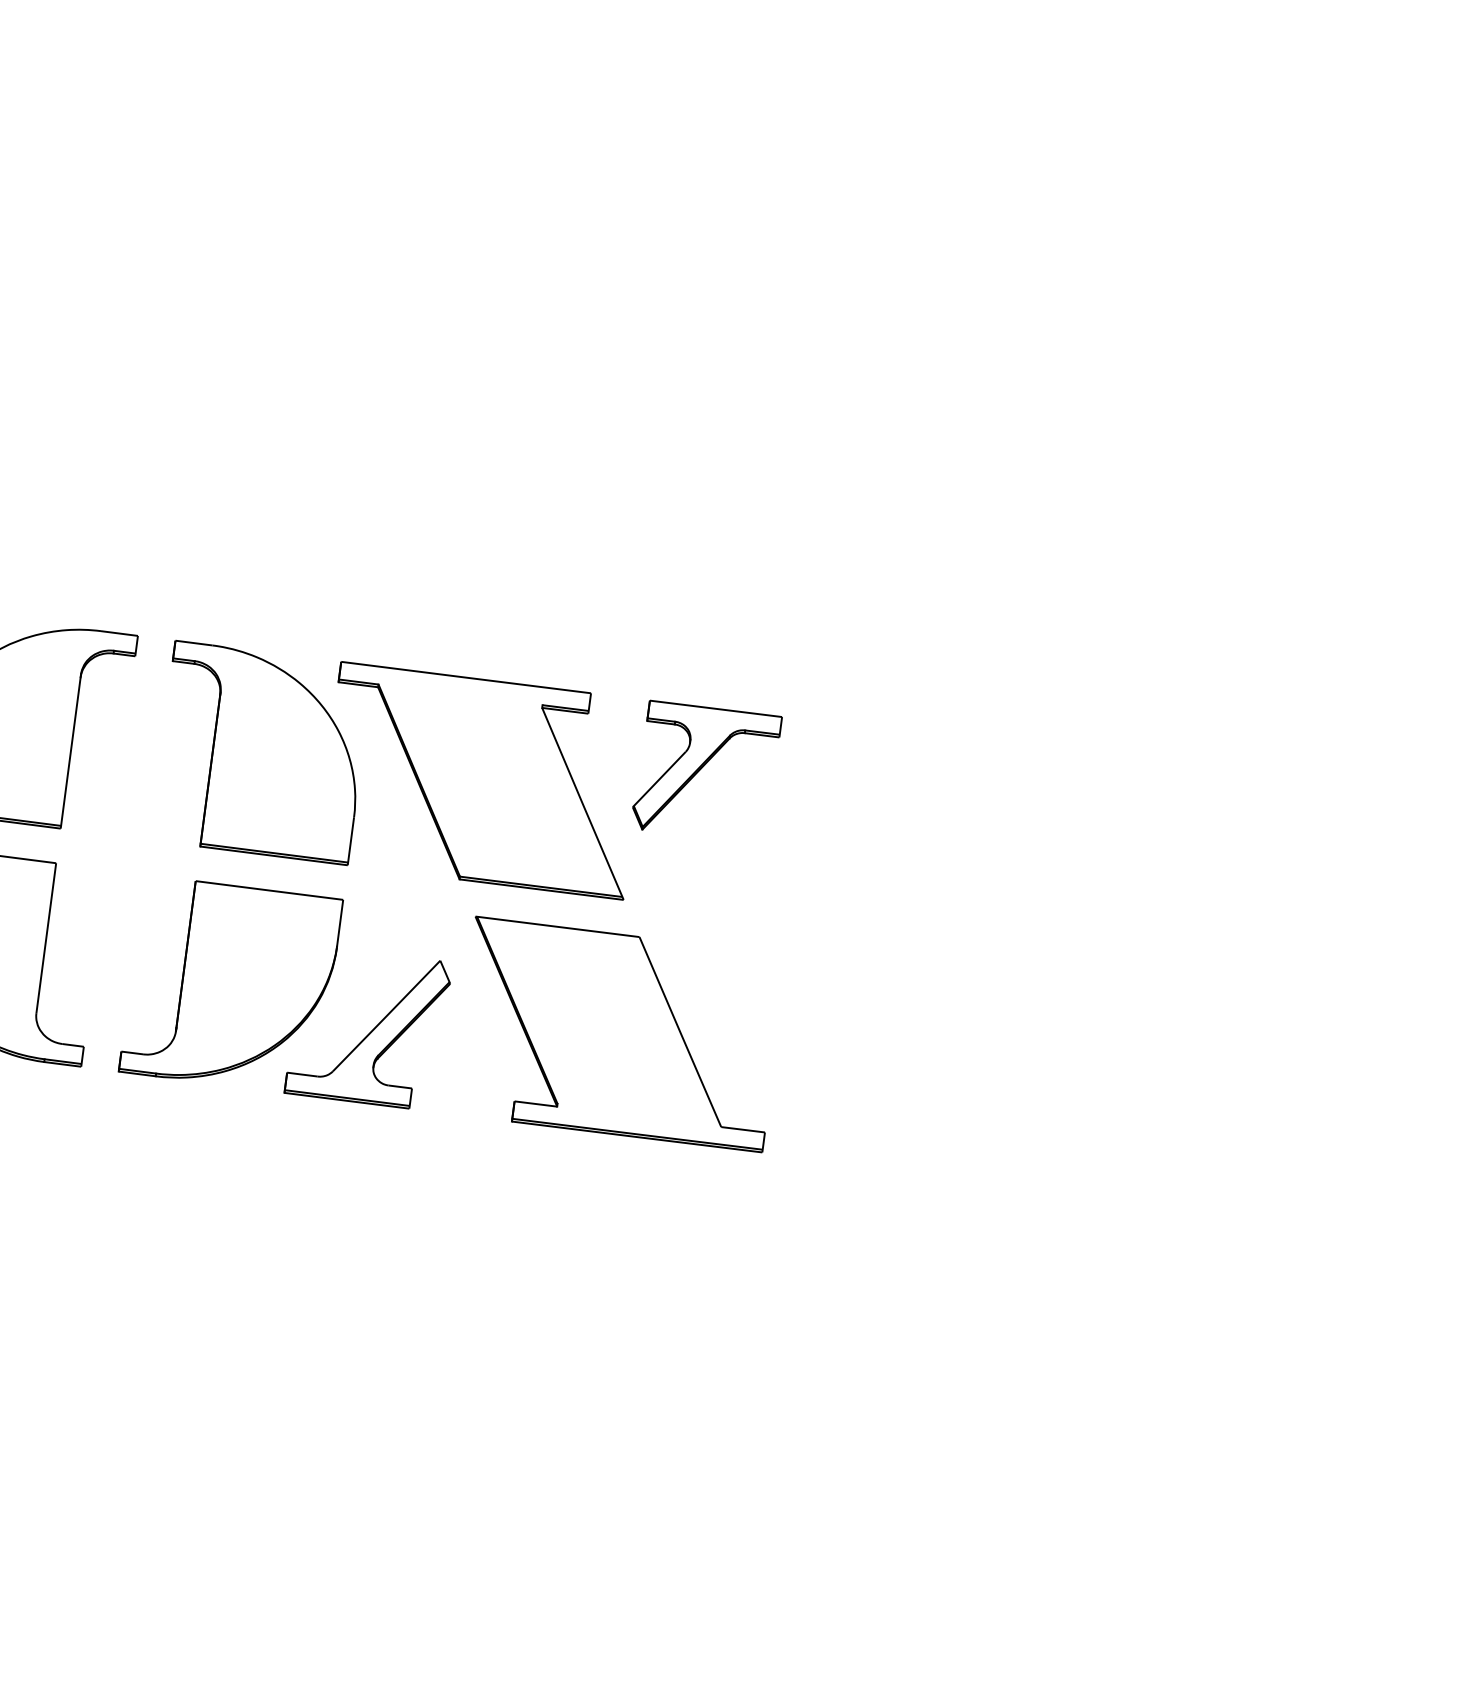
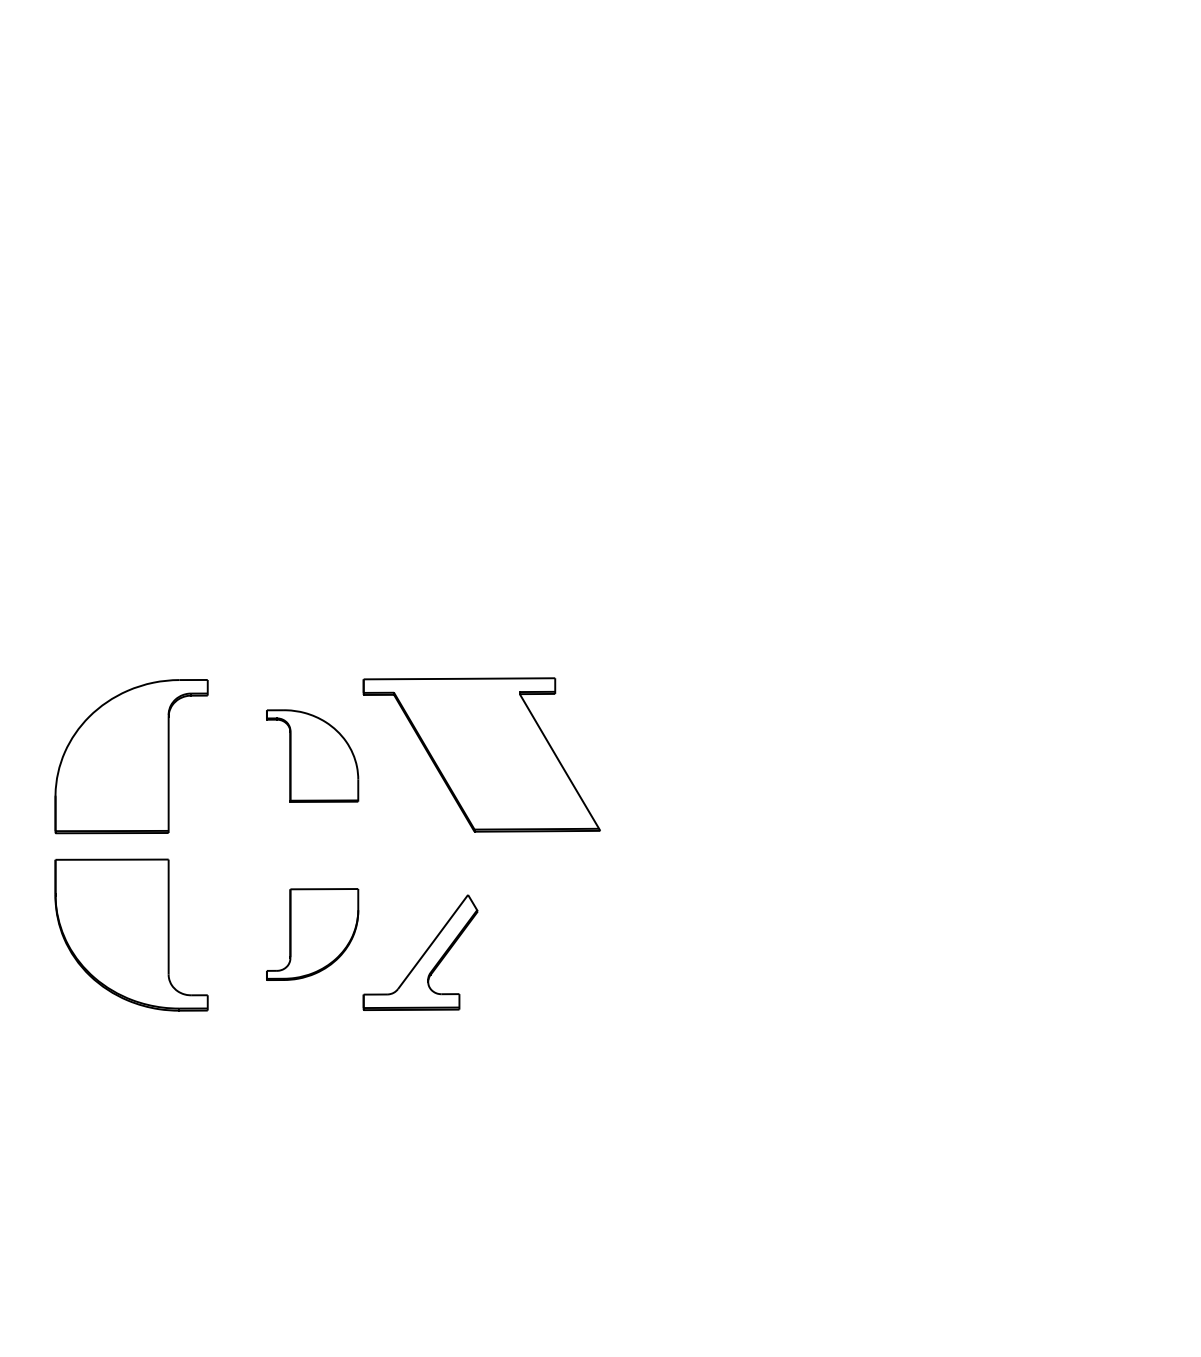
part: (261, 752) -> (312, 755), size x0.6
part: (705, 772) -> (649, 726), removed
part: (230, 985) -> (312, 934), size x0.6
part: (618, 1033) -> (609, 932), removed

